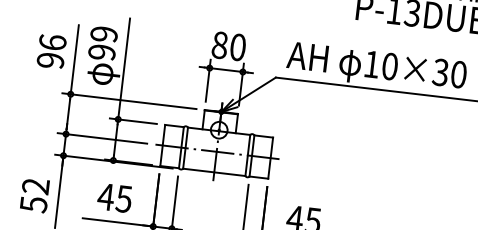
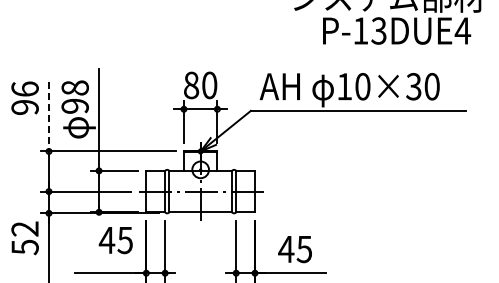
text: (103, 33) -> (74, 87), 99 -> 98
text: (51, 50) -> (24, 97), moved
line: (74, 59) -> (48, 116), solid -> dashed
text: (34, 195) -> (24, 238), moved
text: (114, 198) -> (115, 240), moved

